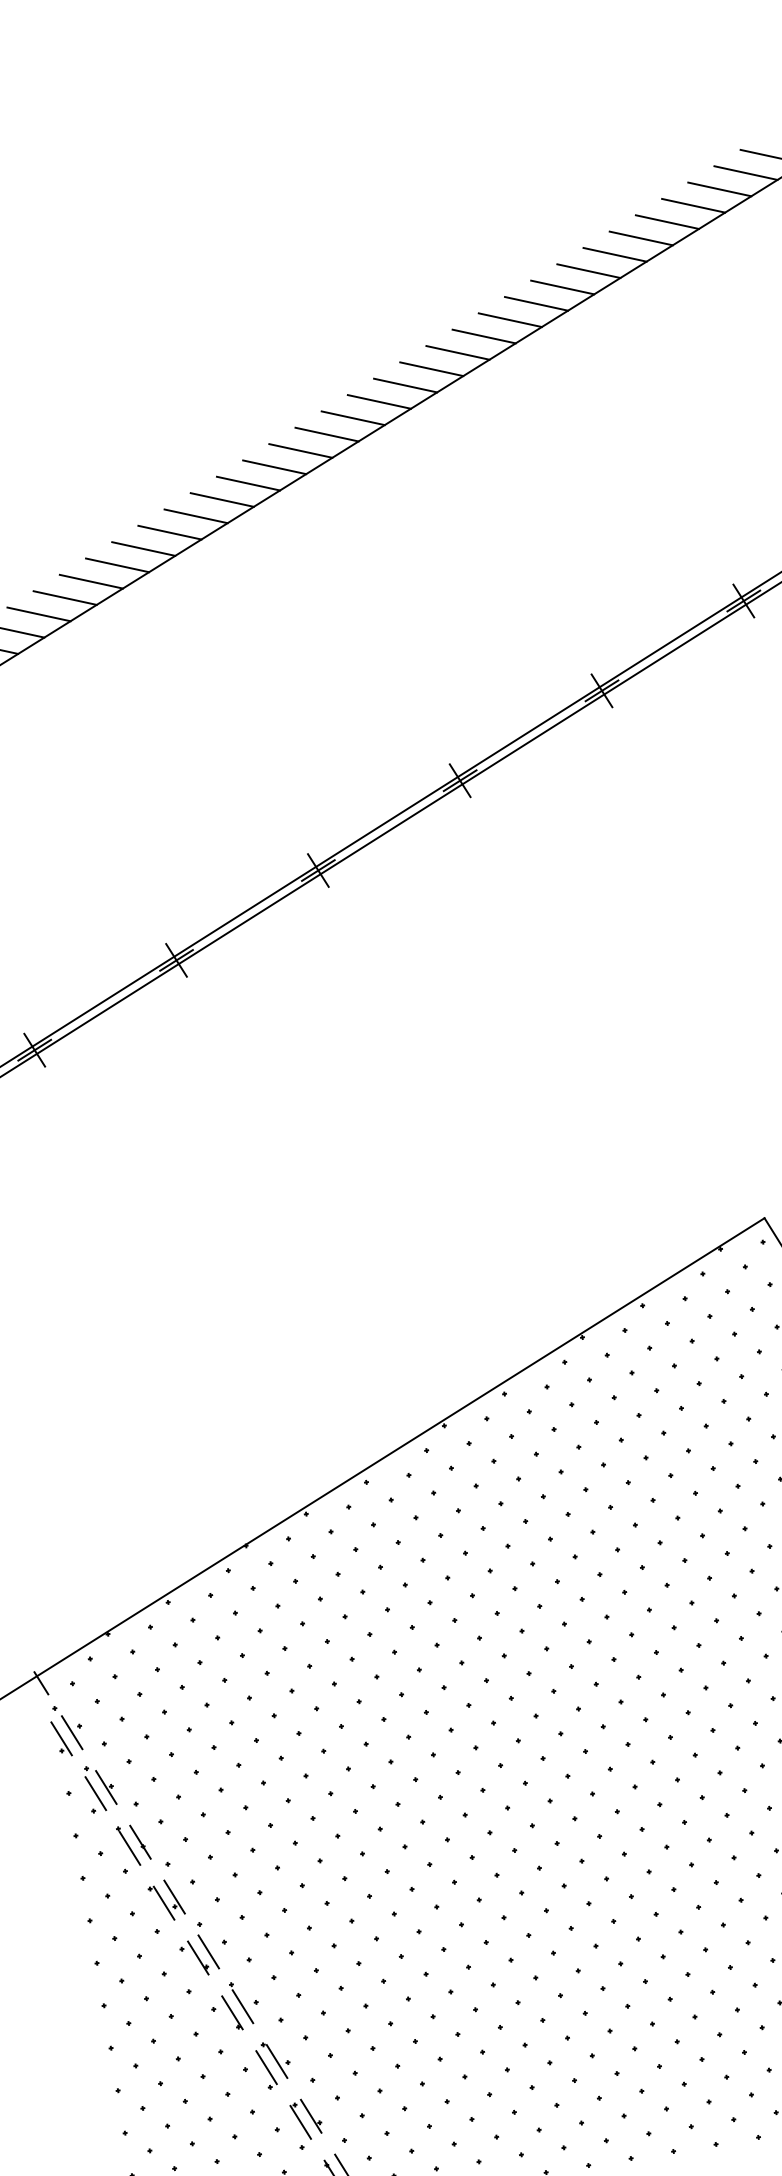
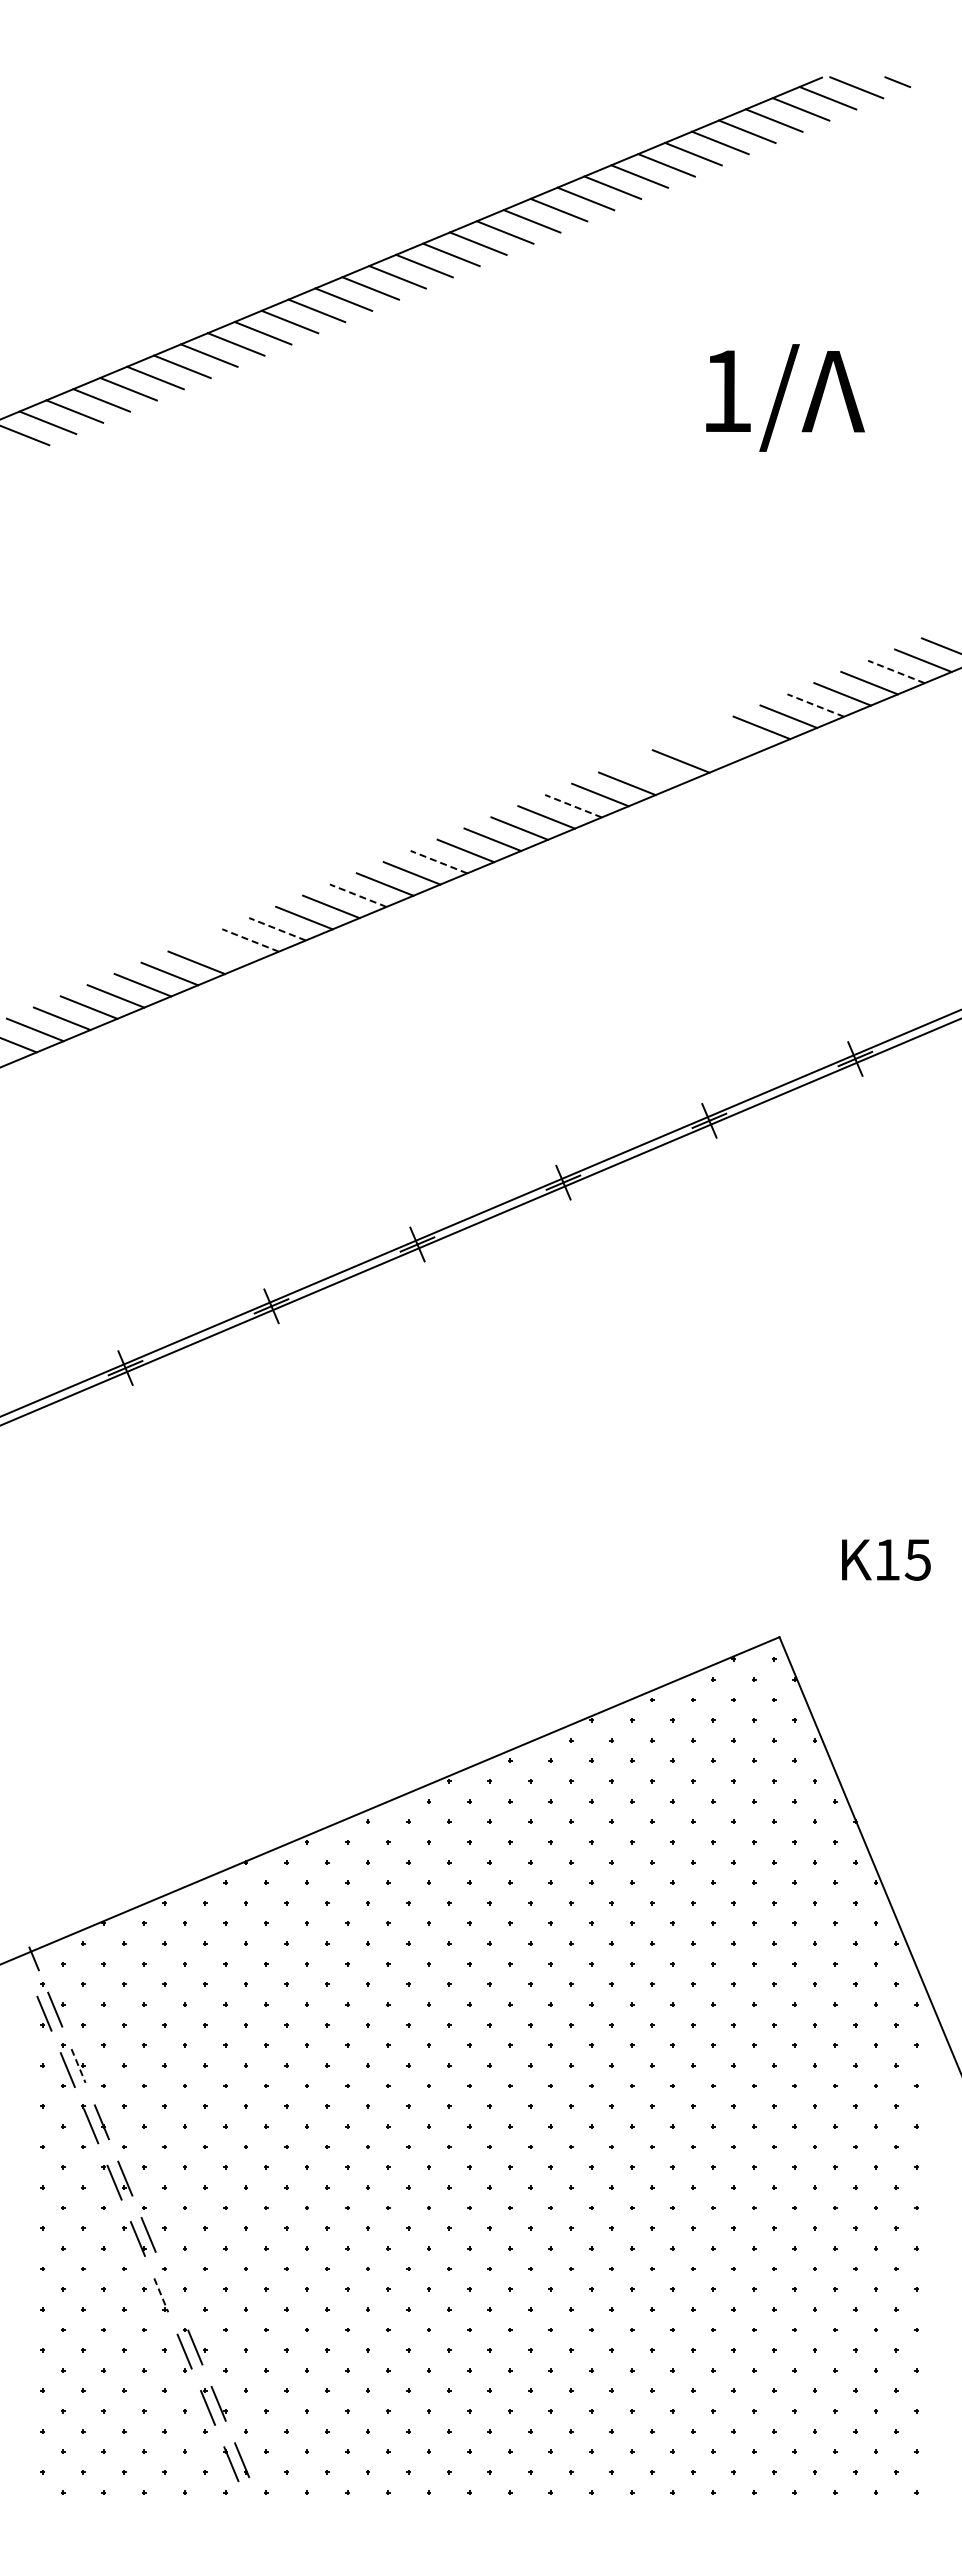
line: (719, 188) -> (896, 671), solid -> dashed
line: (640, 238) -> (815, 705), solid -> dashed
line: (562, 286) -> (734, 738), removed
line: (535, 304) -> (707, 750), removed
line: (483, 336) -> (653, 772), removed
line: (405, 385) -> (573, 806), solid -> dashed
line: (274, 466) -> (438, 861), solid -> dashed
line: (195, 516) -> (357, 895), solid -> dashed
line: (117, 565) -> (277, 929), solid -> dashed
line: (91, 581) -> (250, 940), solid -> dashed
line: (64, 597) -> (223, 951), removed
line: (106, 1788) -> (78, 2066), solid -> dashed
line: (243, 2006) -> (172, 2291), removed
line: (232, 2012) -> (161, 2295), solid -> dashed

